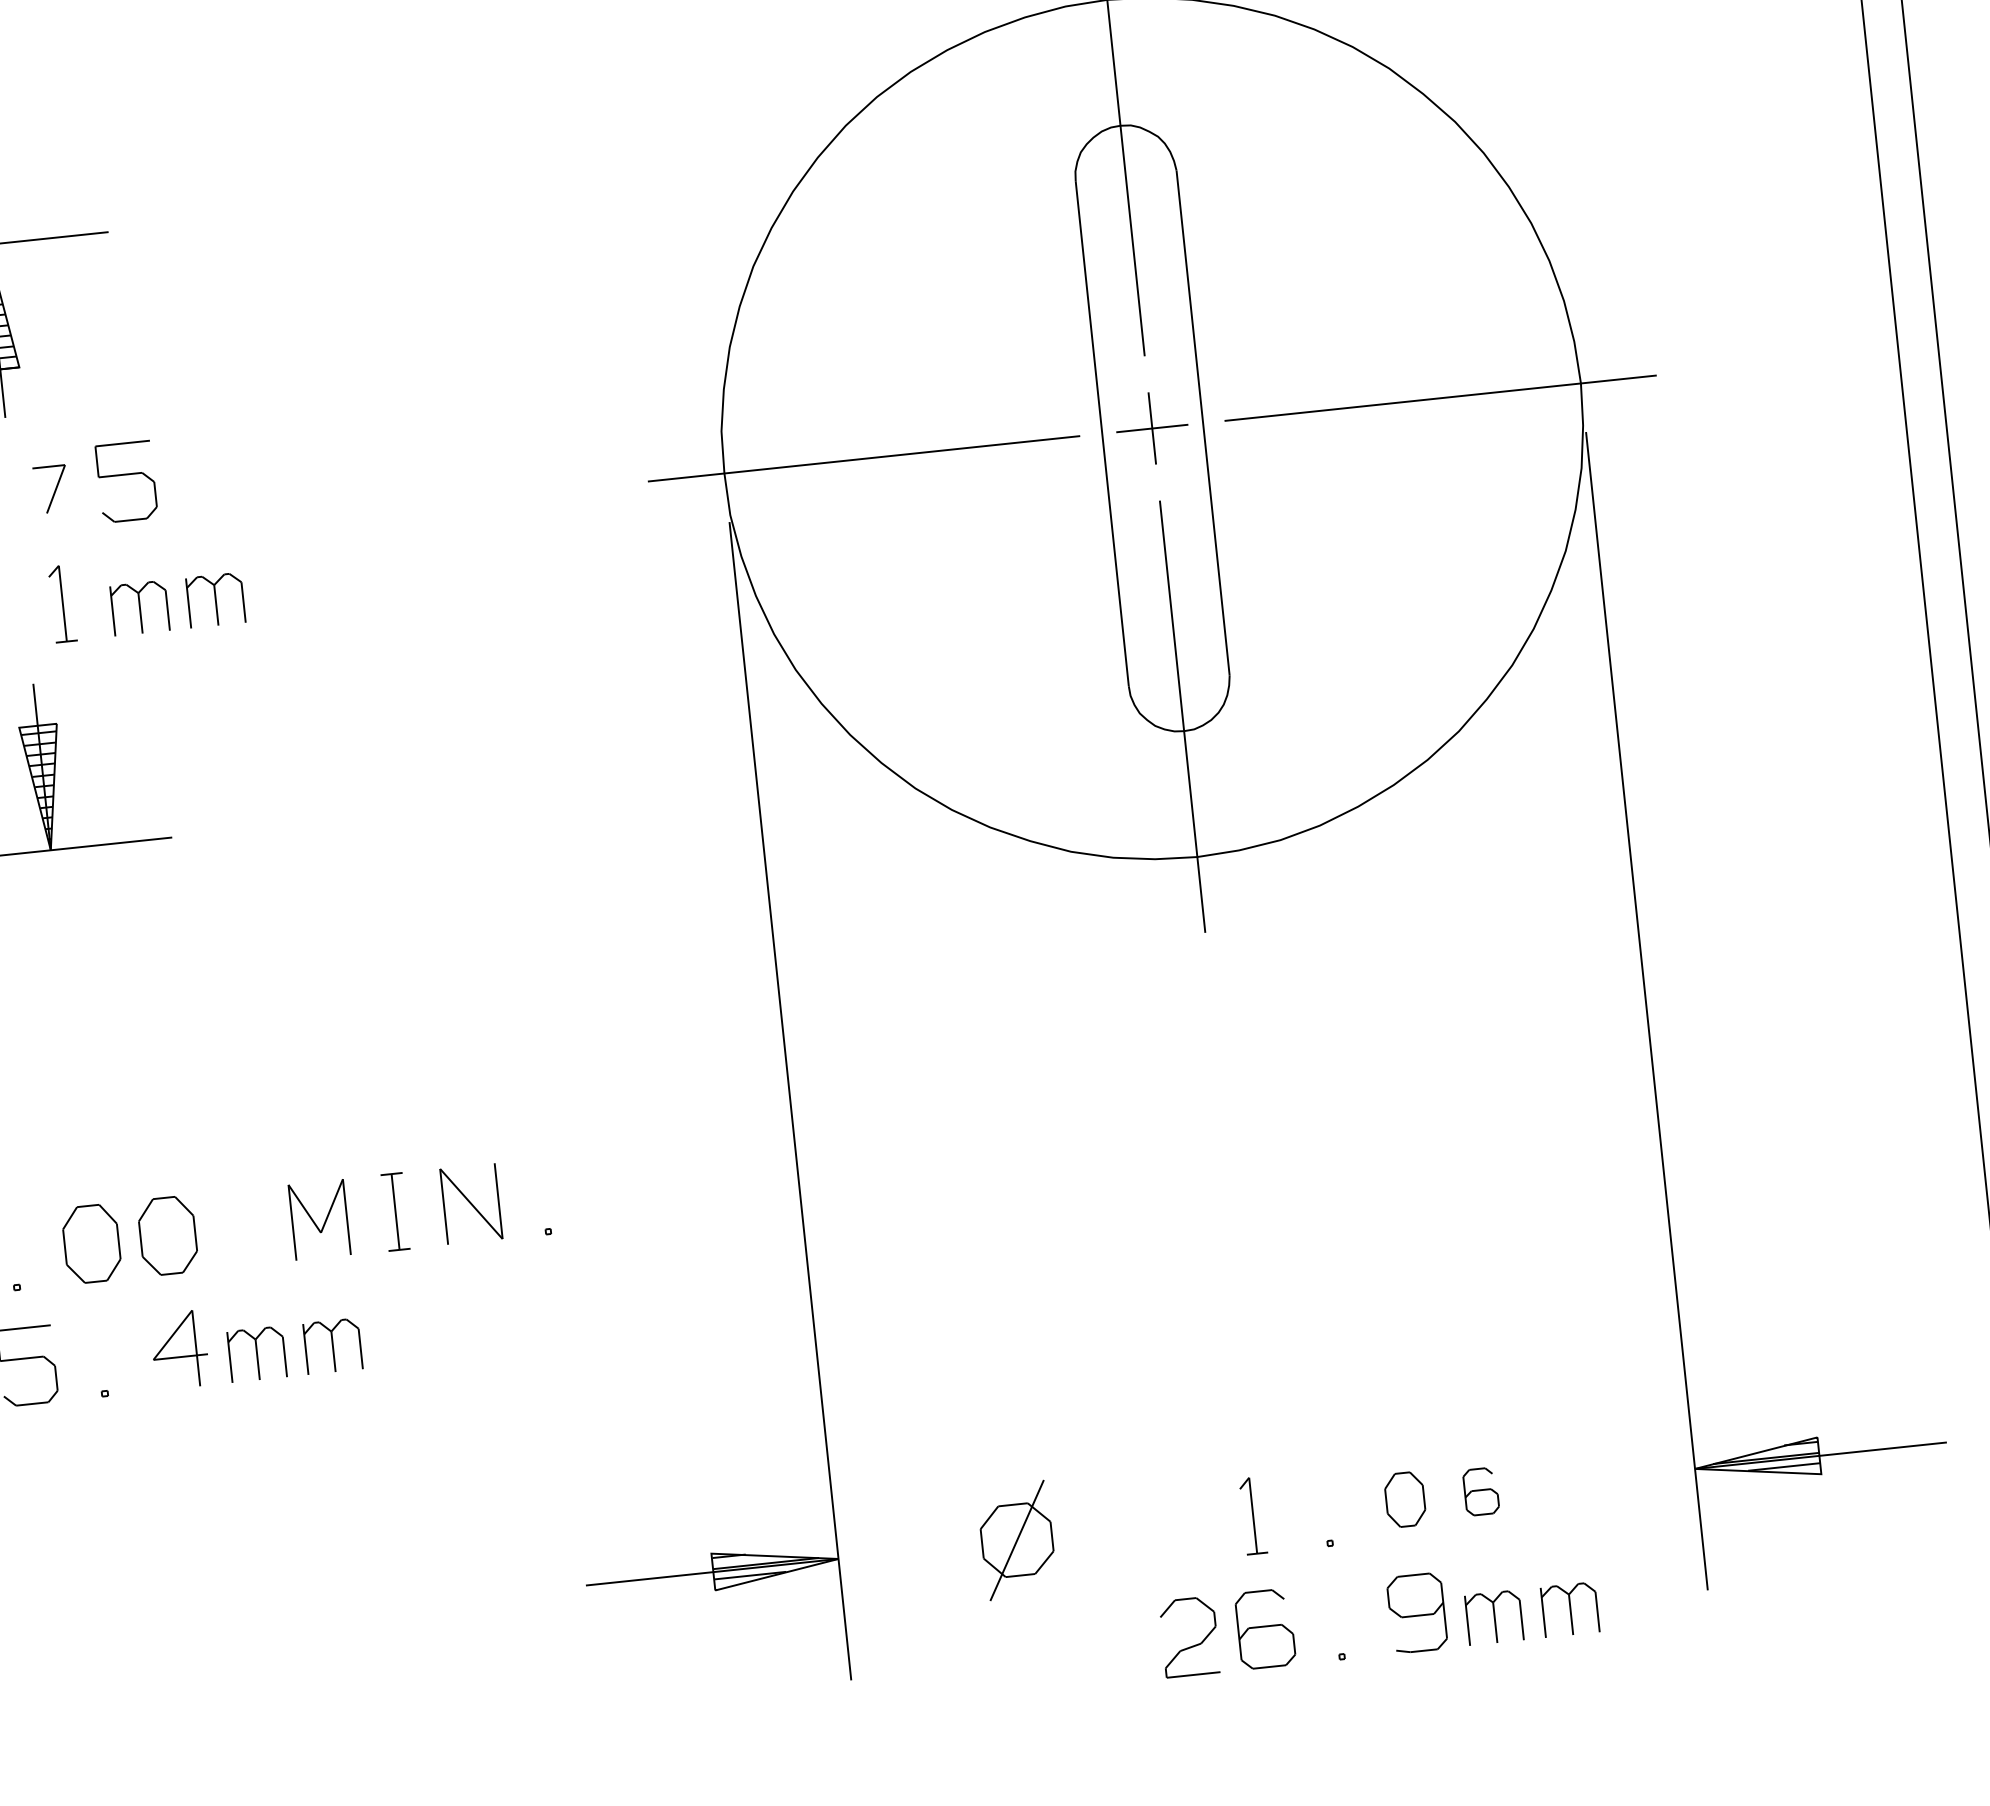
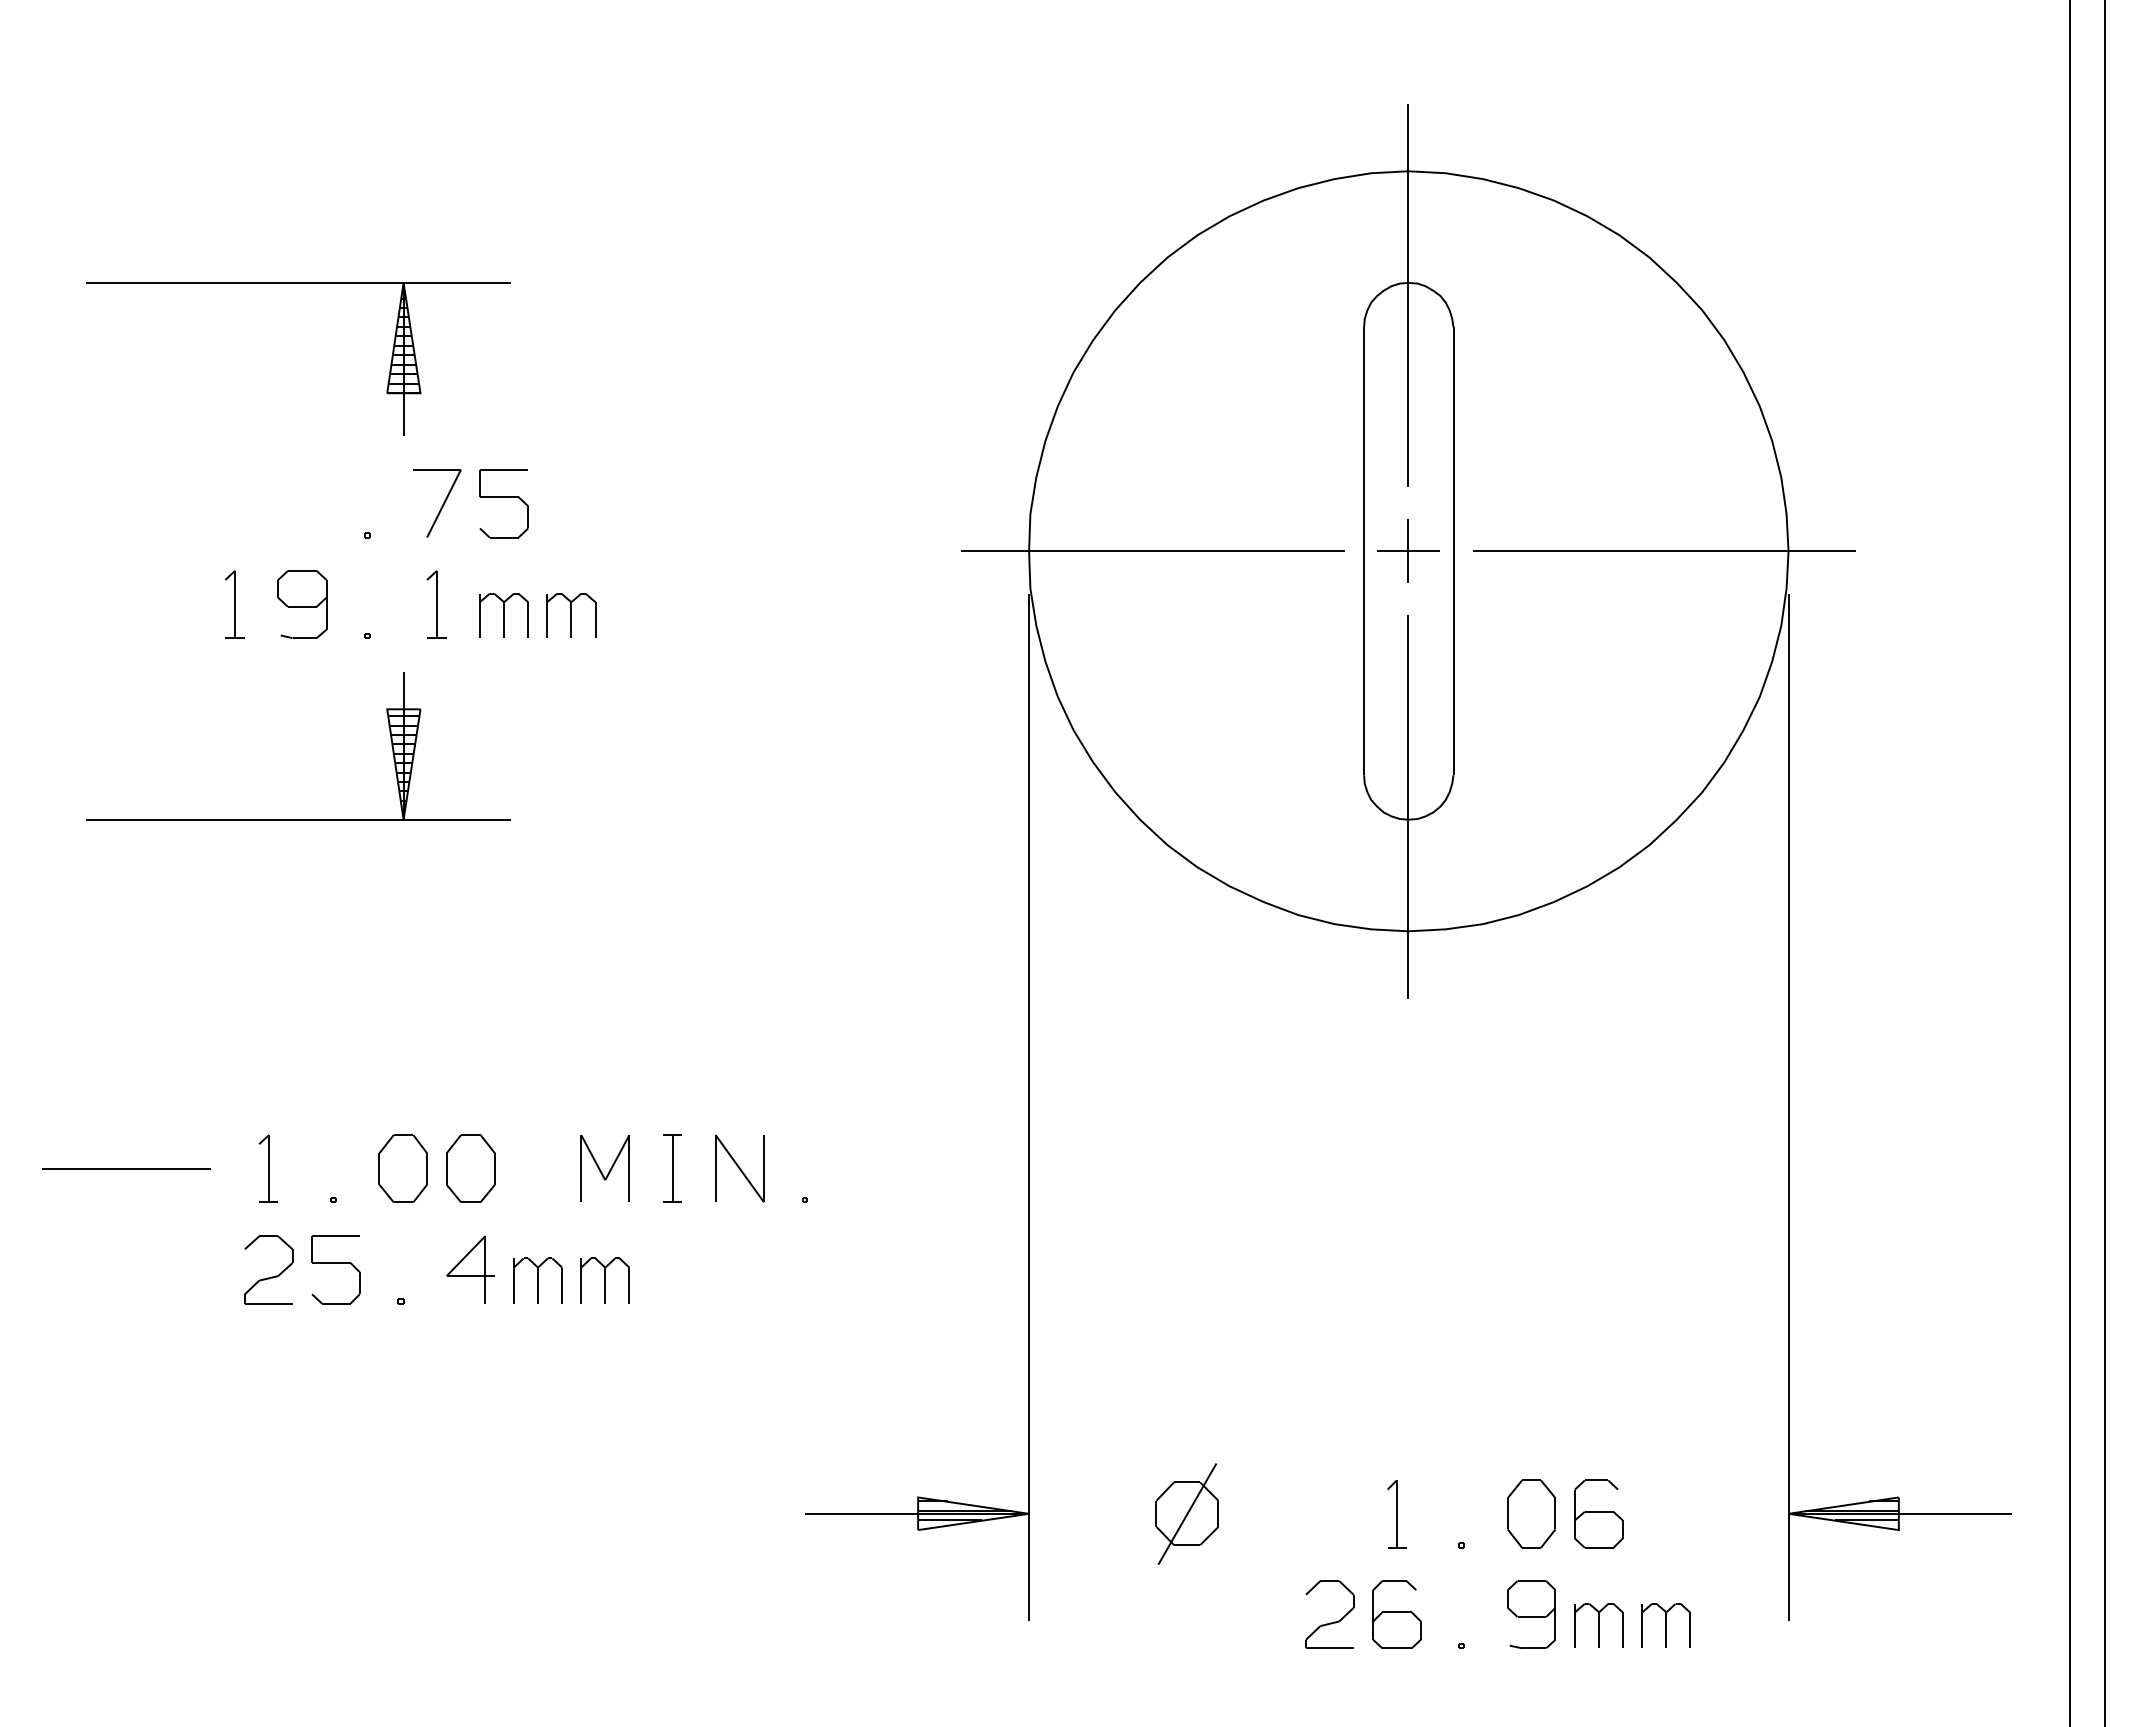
part: (51, 489) -> (437, 503), size x1.67
part: (1480, 1491) -> (1598, 1513), size x1.67
part: (1405, 1499) -> (1531, 1513), size x1.43

